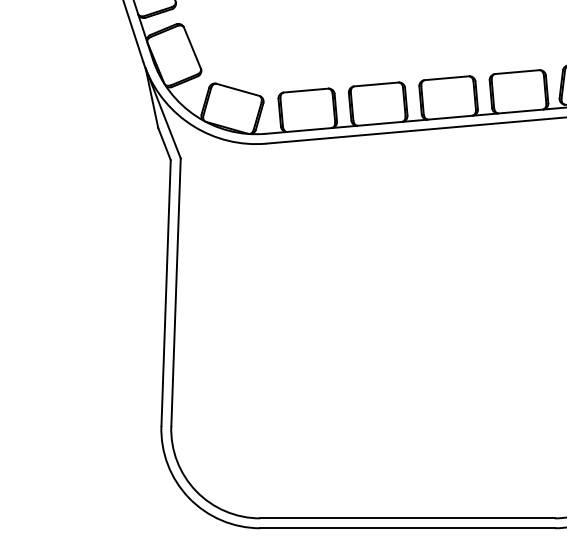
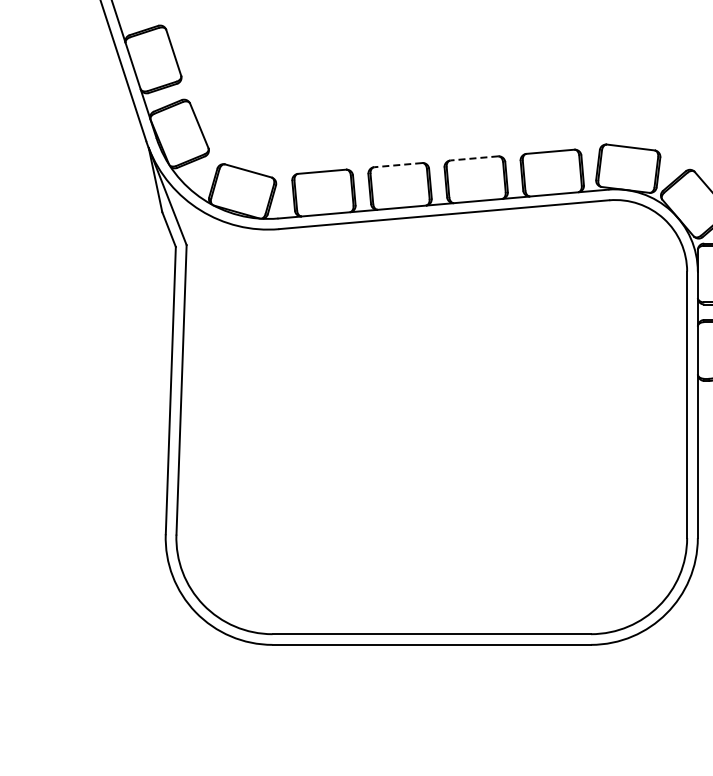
line: (446, 78) -> (473, 158), solid -> dashed
line: (375, 84) -> (397, 165), solid -> dashed

